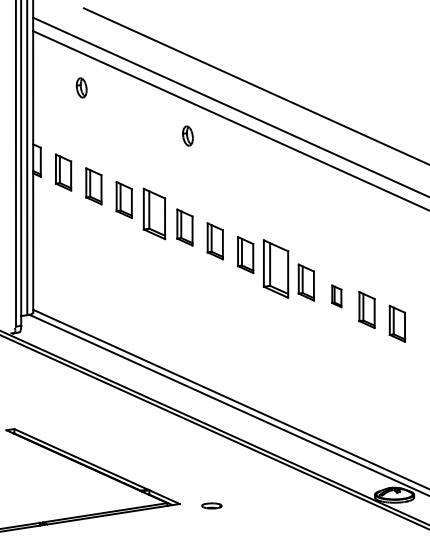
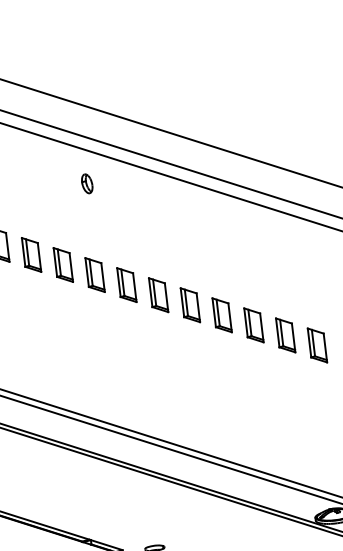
part: (154, 213) -> (63, 264), size x0.71
part: (275, 268) -> (189, 304), size x0.62
part: (336, 296) -> (253, 325), size x1.67

